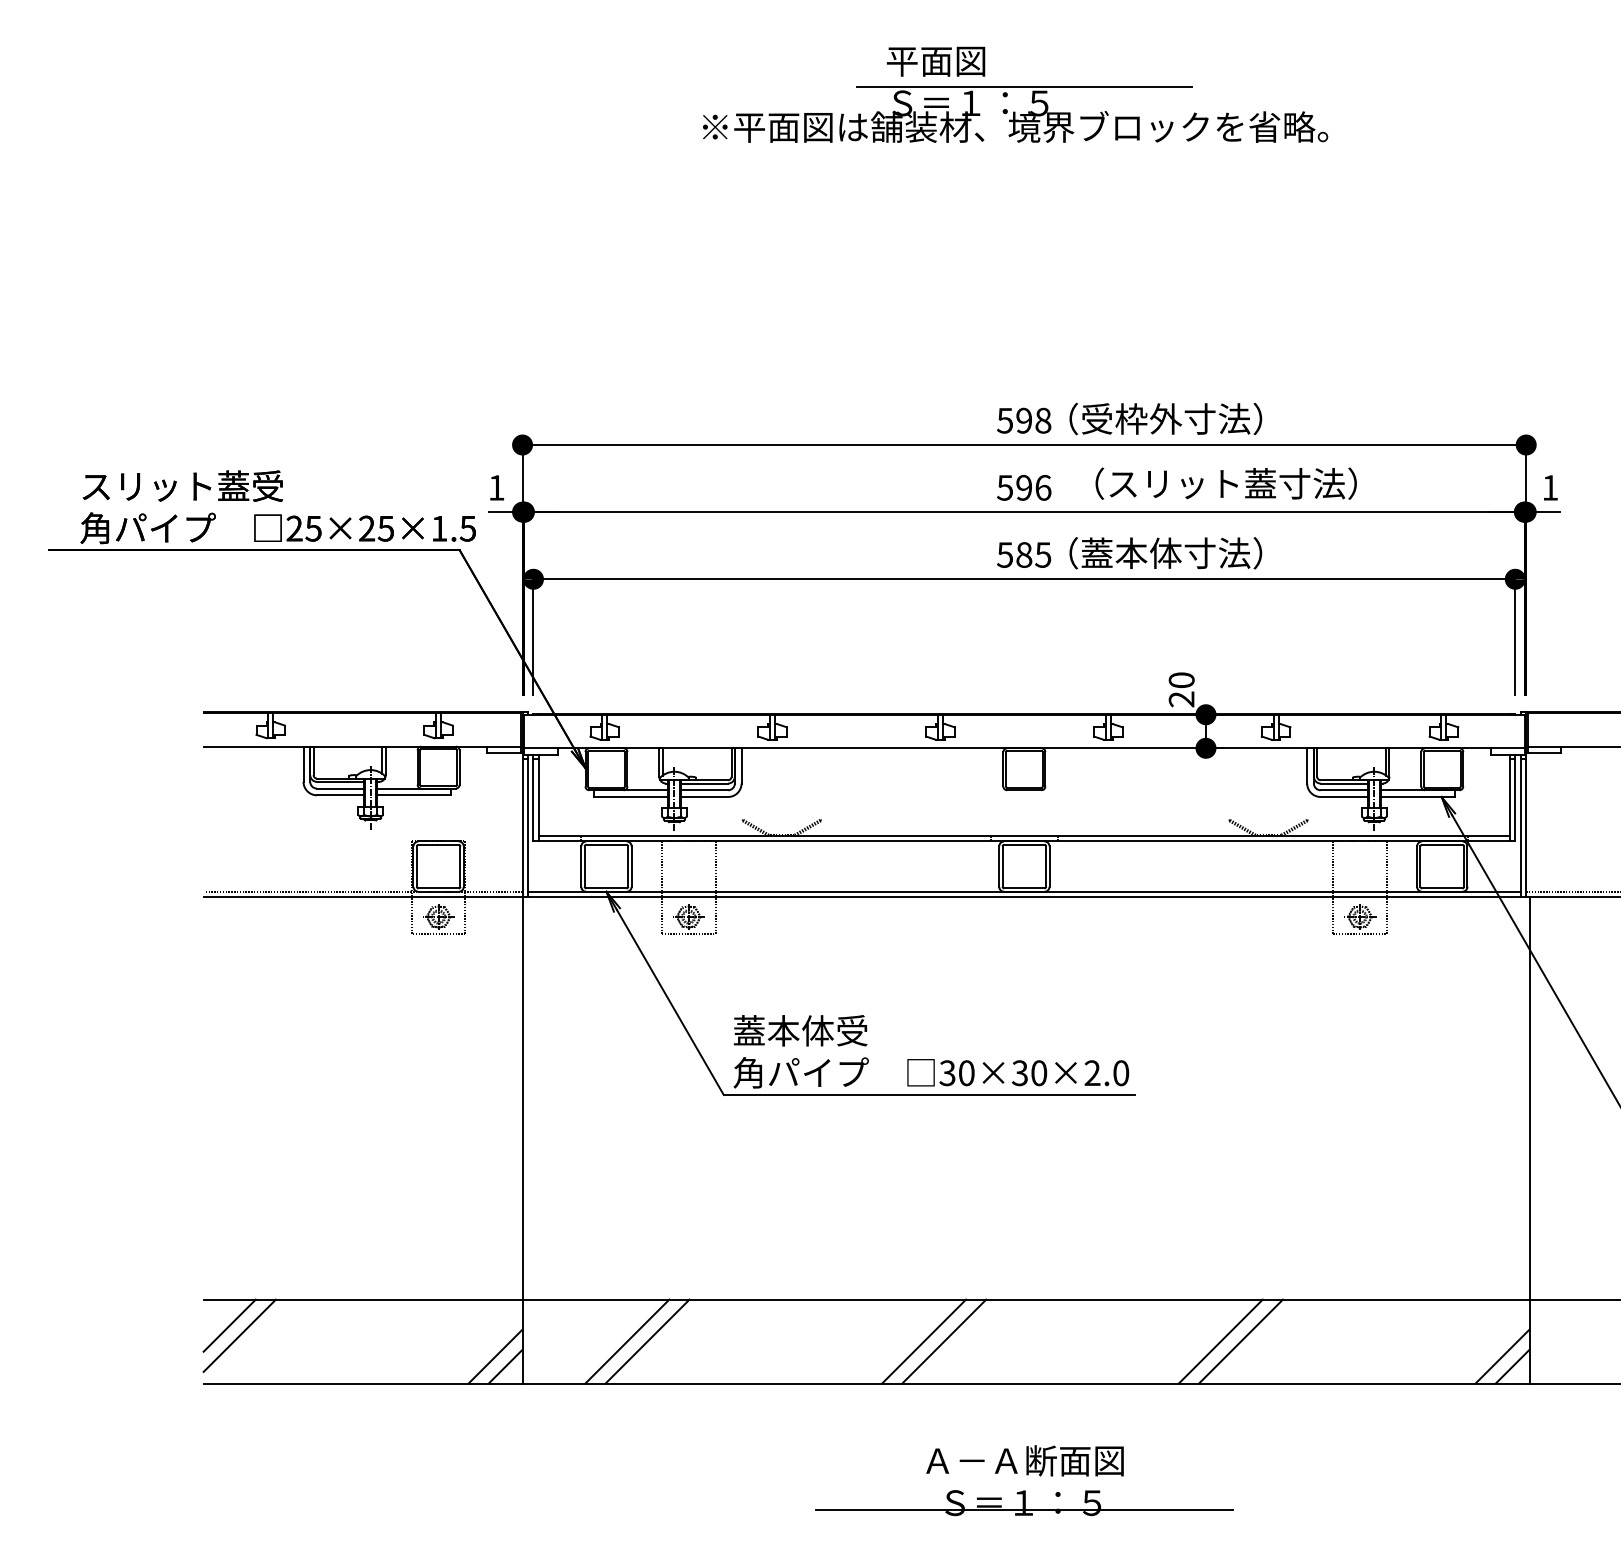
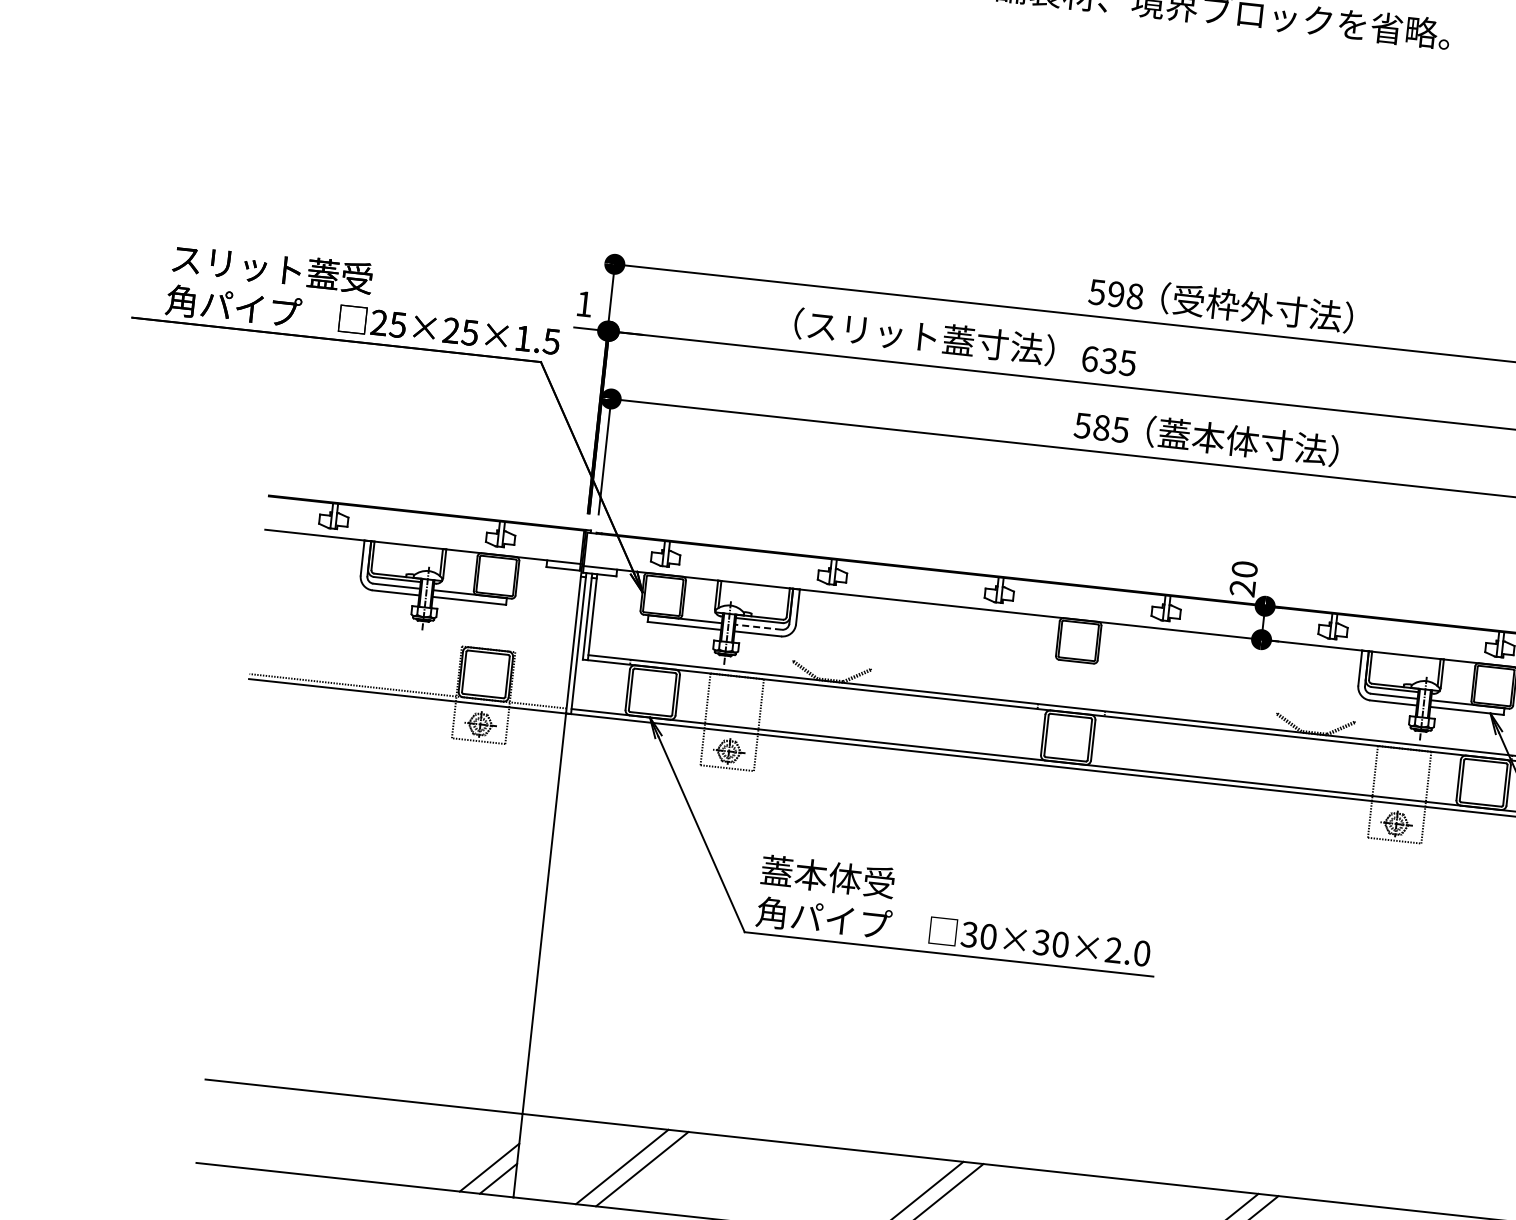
text: (1225, 483) -> (923, 336), moved
text: (1024, 487) -> (1109, 360), 596 -> 635
line: (704, 790) -> (758, 627), solid -> dashed
line: (229, 1325) -> (228, 1108), removed
line: (239, 1335) -> (237, 1119), removed

